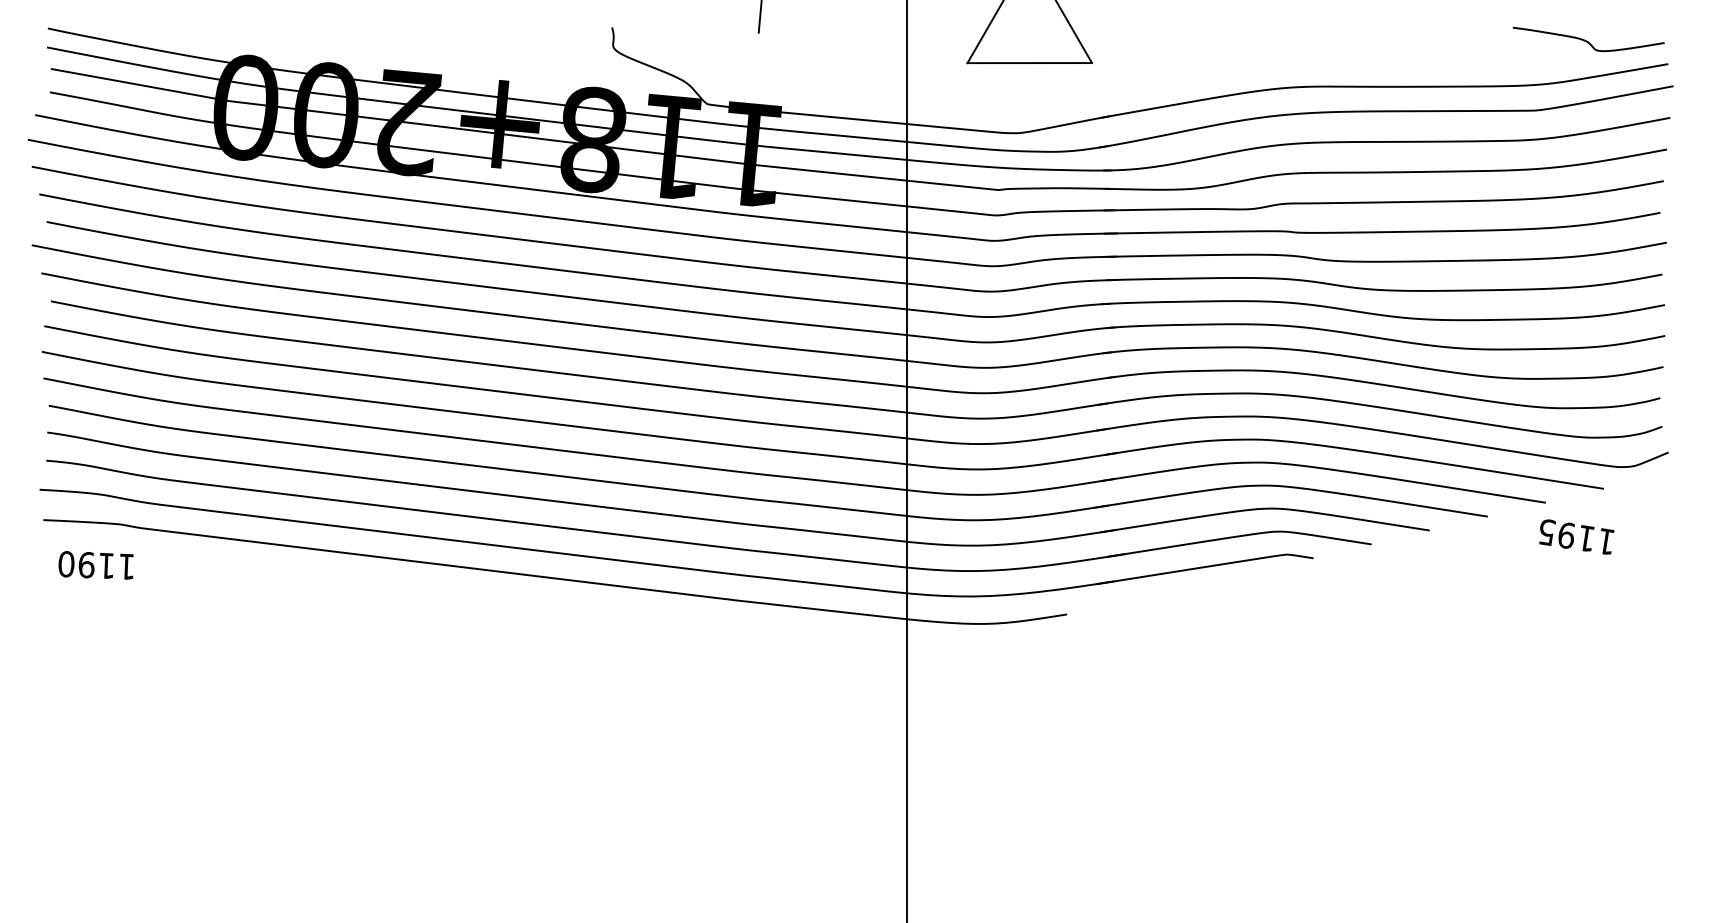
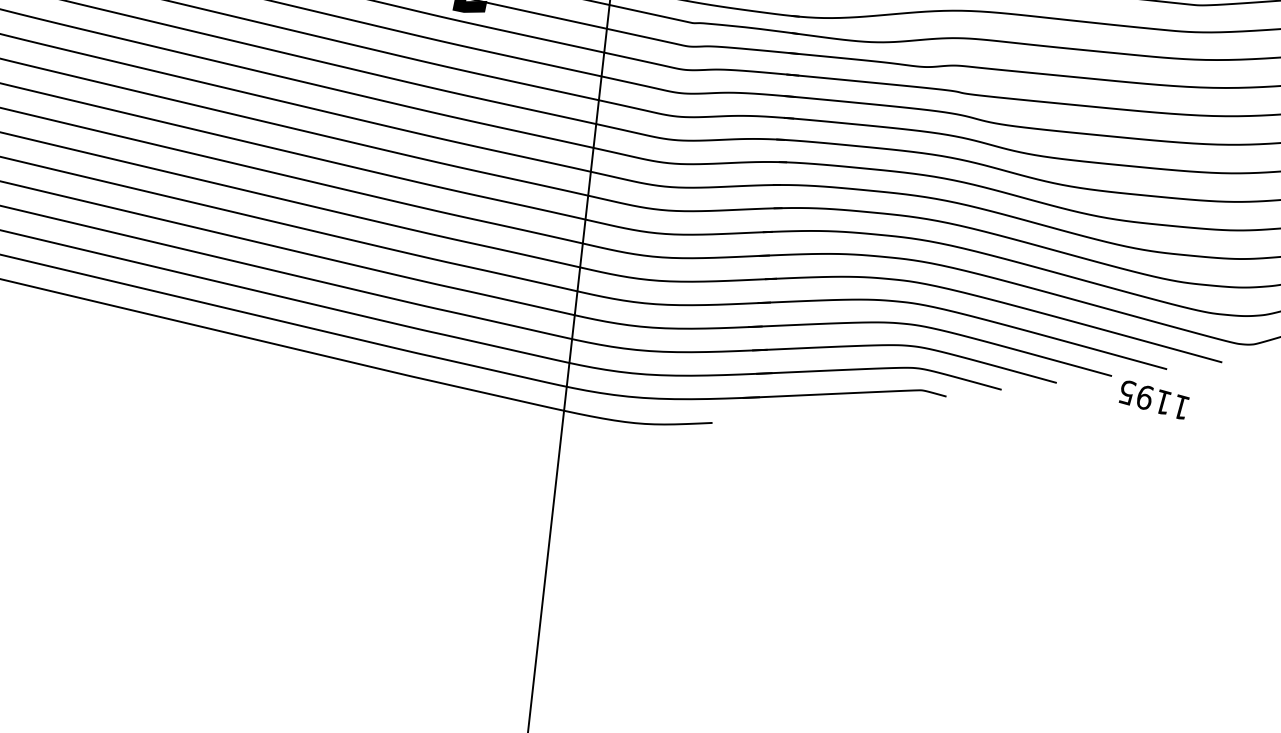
text: (1576, 536) -> (1154, 399), moved

